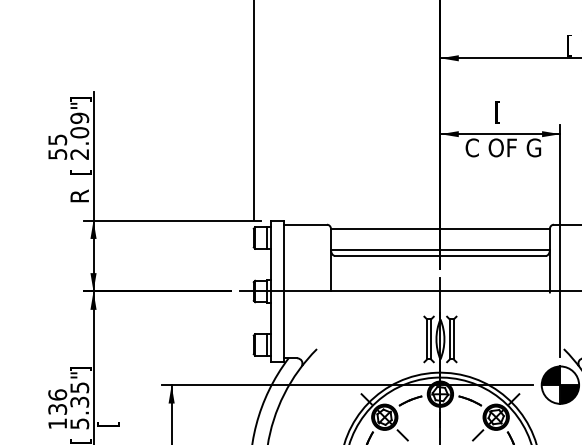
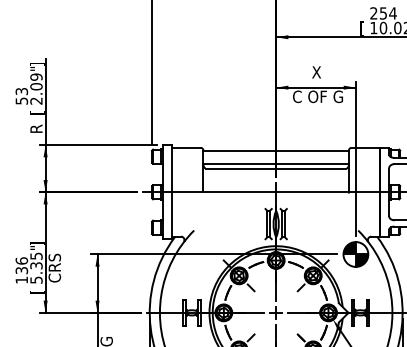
text: (501, 112) -> (316, 73), [ -> X
text: (57, 139) -> (21, 91), 55 -> 53
text: (108, 404) -> (55, 267), [ -> CRS

